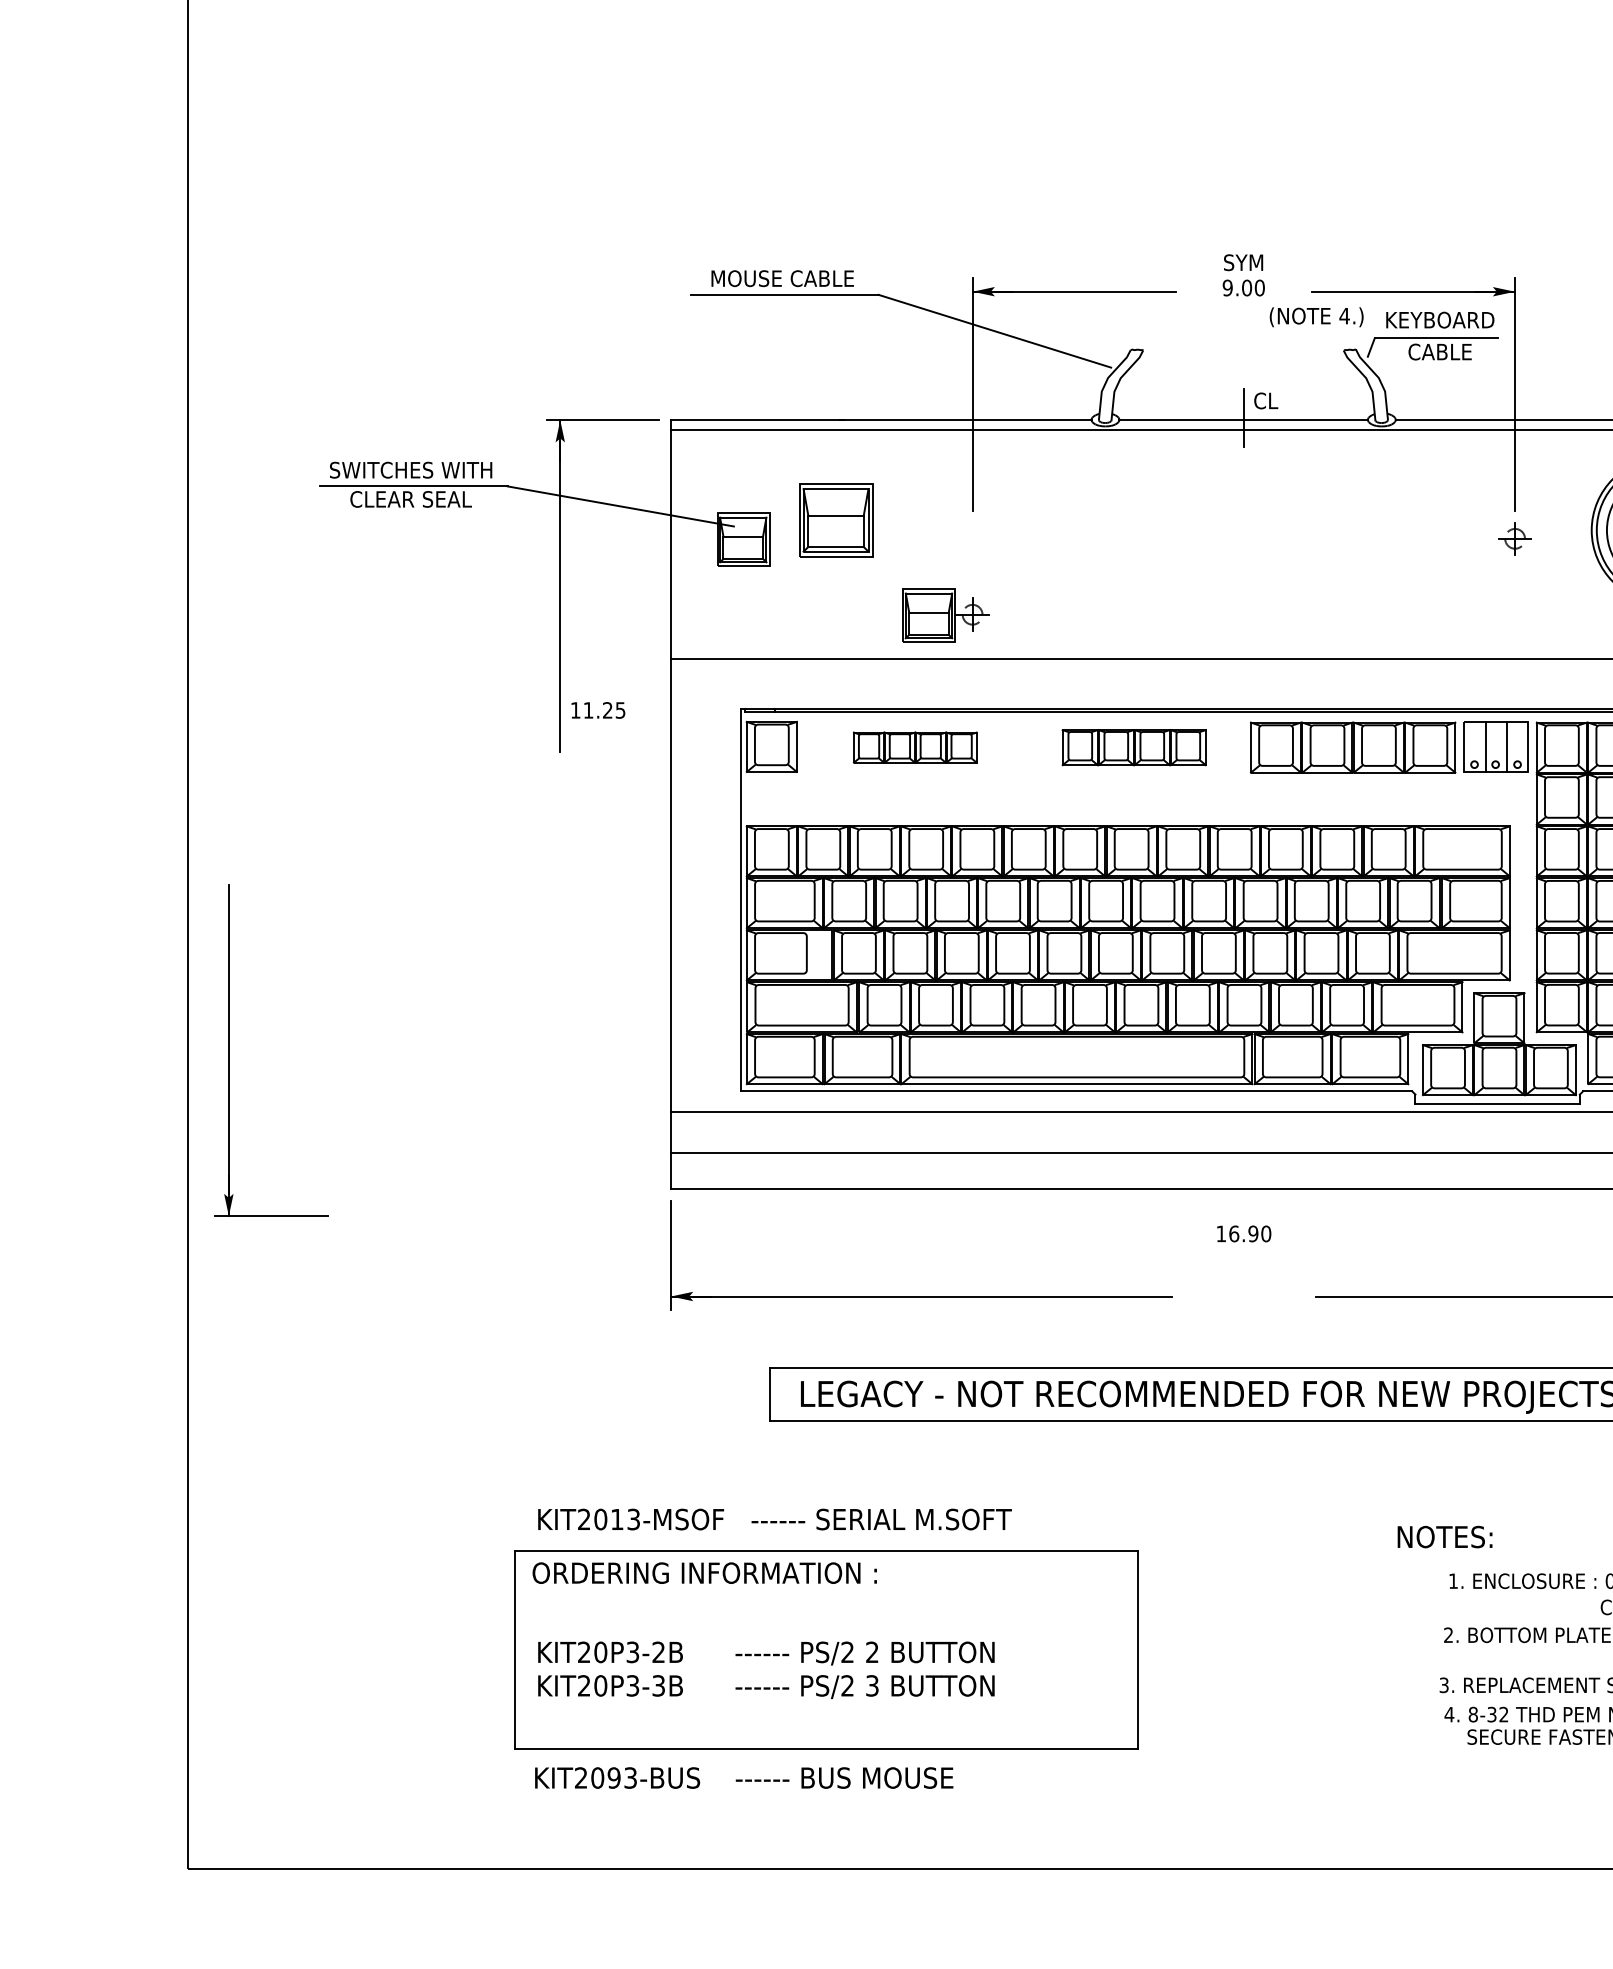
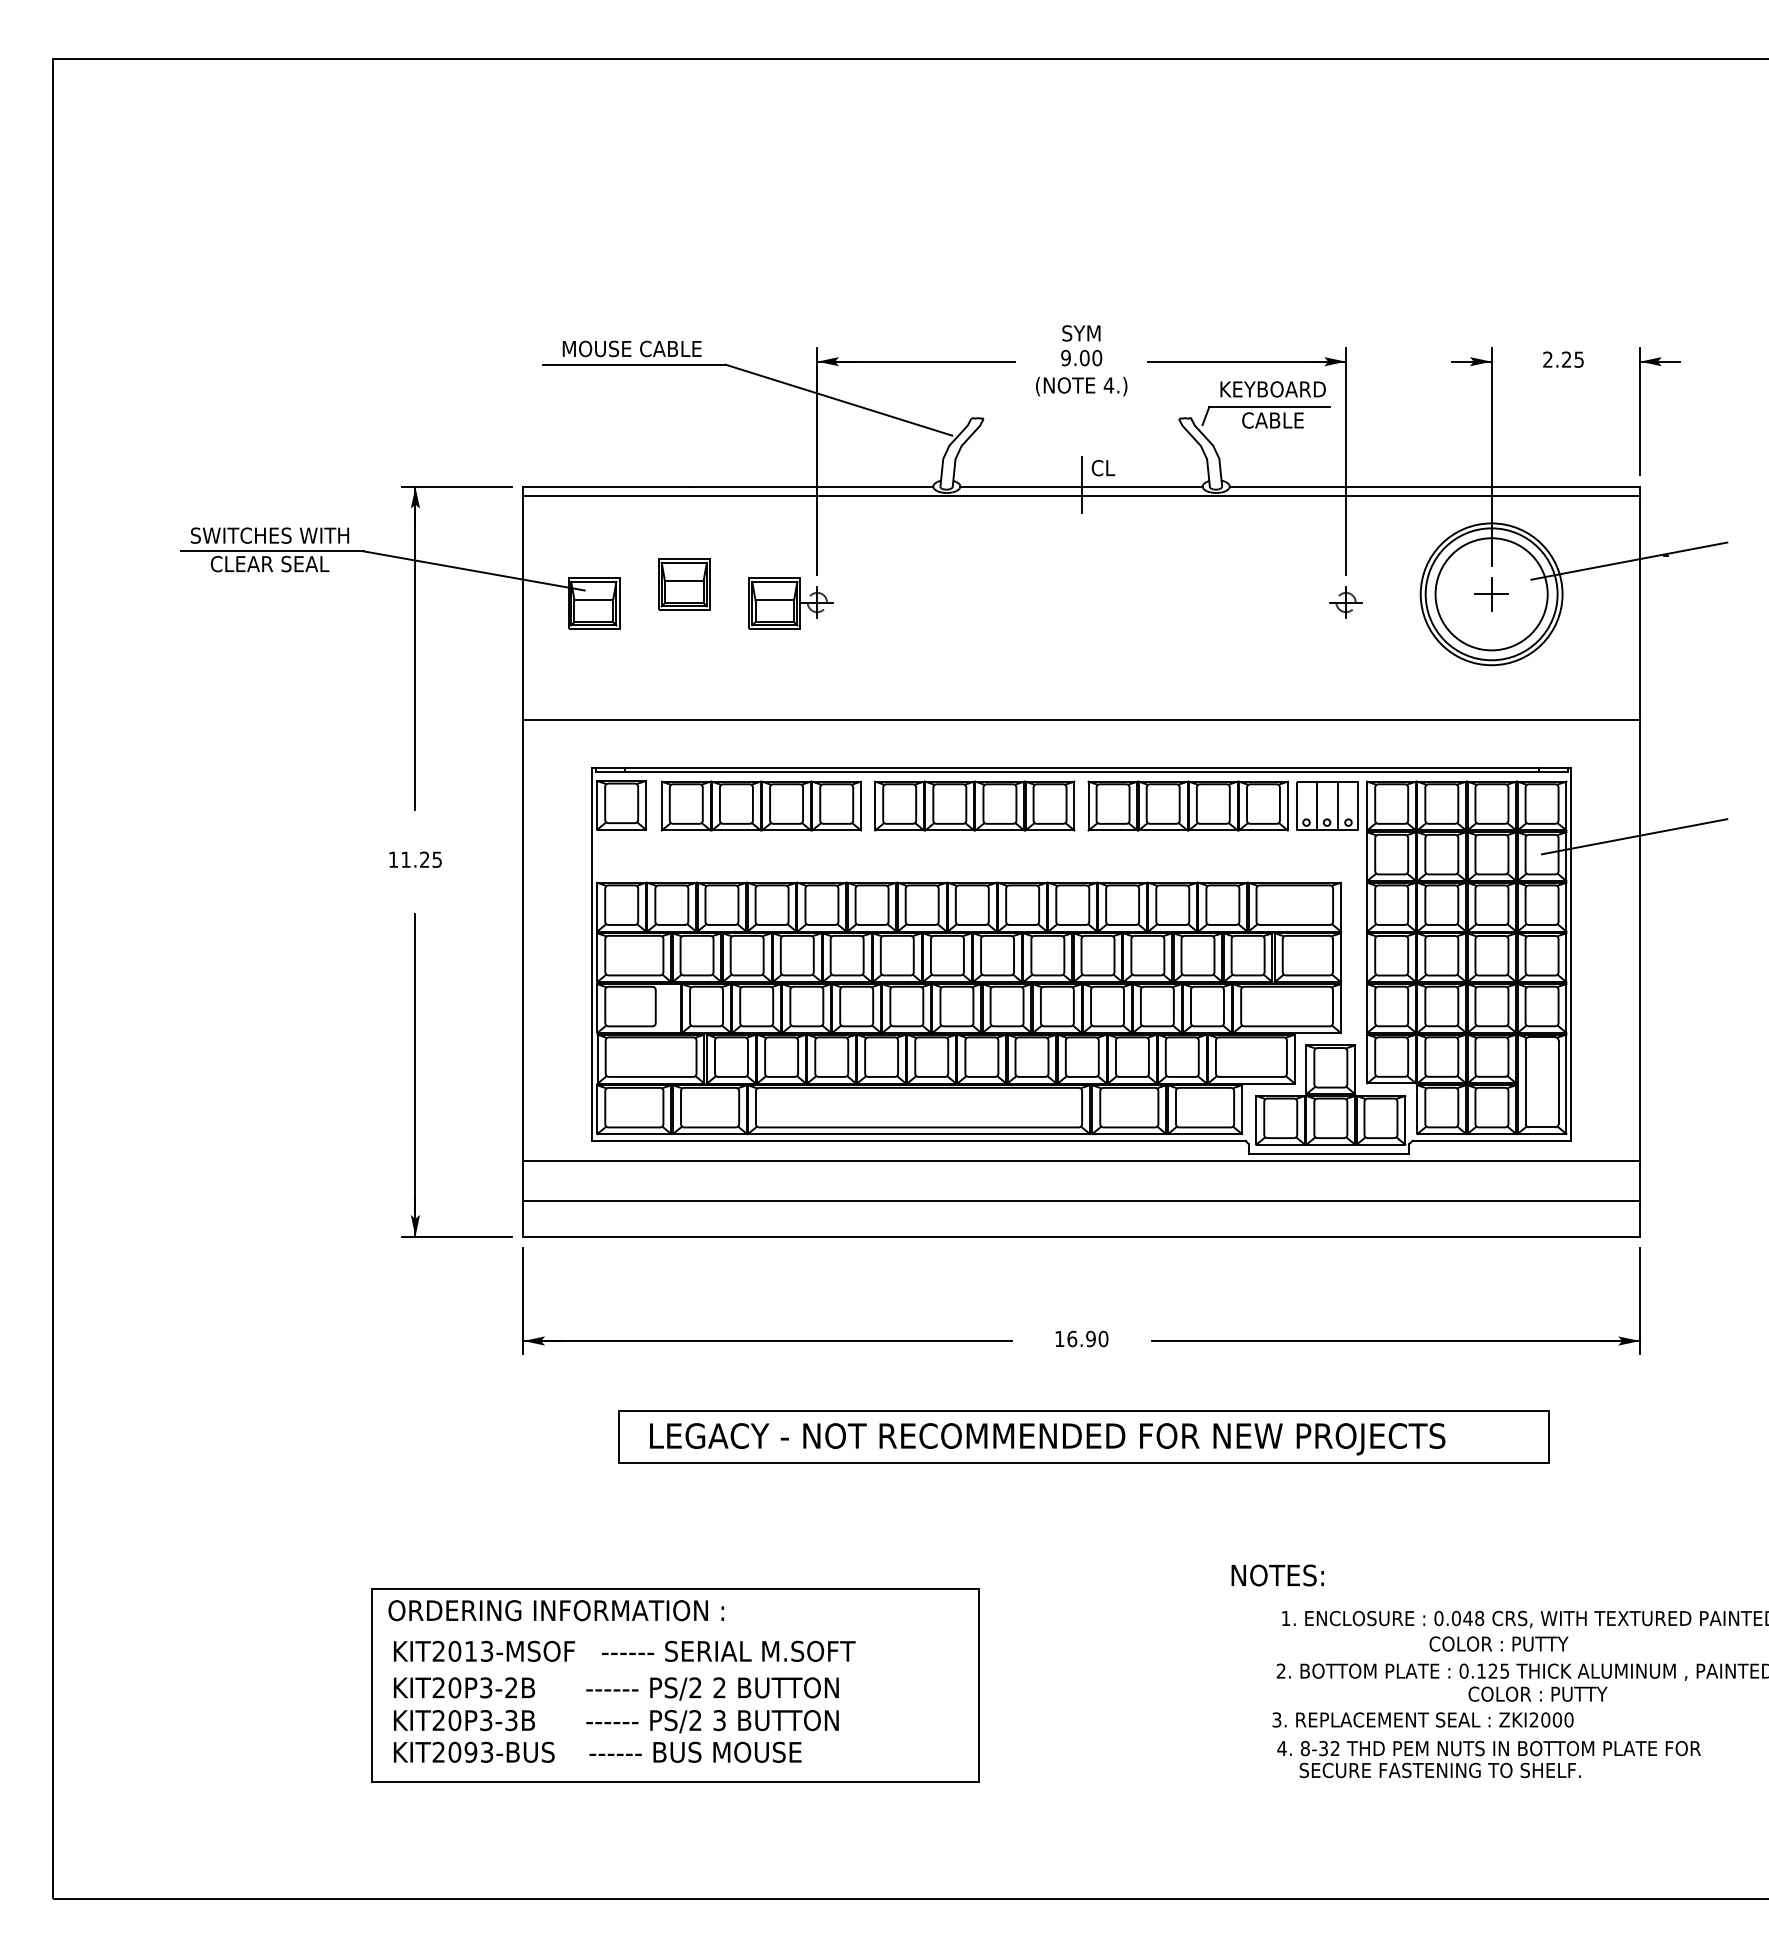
text: (1316, 317) -> (1081, 386), moved
part: (836, 520) -> (684, 584), size x0.71
part: (945, 615) -> (790, 603), moved
text: (598, 710) -> (415, 859), moved
part: (915, 747) -> (761, 805), size x1.67
part: (1133, 747) -> (974, 805), size x1.43
part: (228, 1050) -> (415, 1075), moved
text: (1243, 1233) -> (1081, 1338), moved
text: (774, 1518) -> (624, 1650), moved
text: (743, 1777) -> (597, 1751), moved

